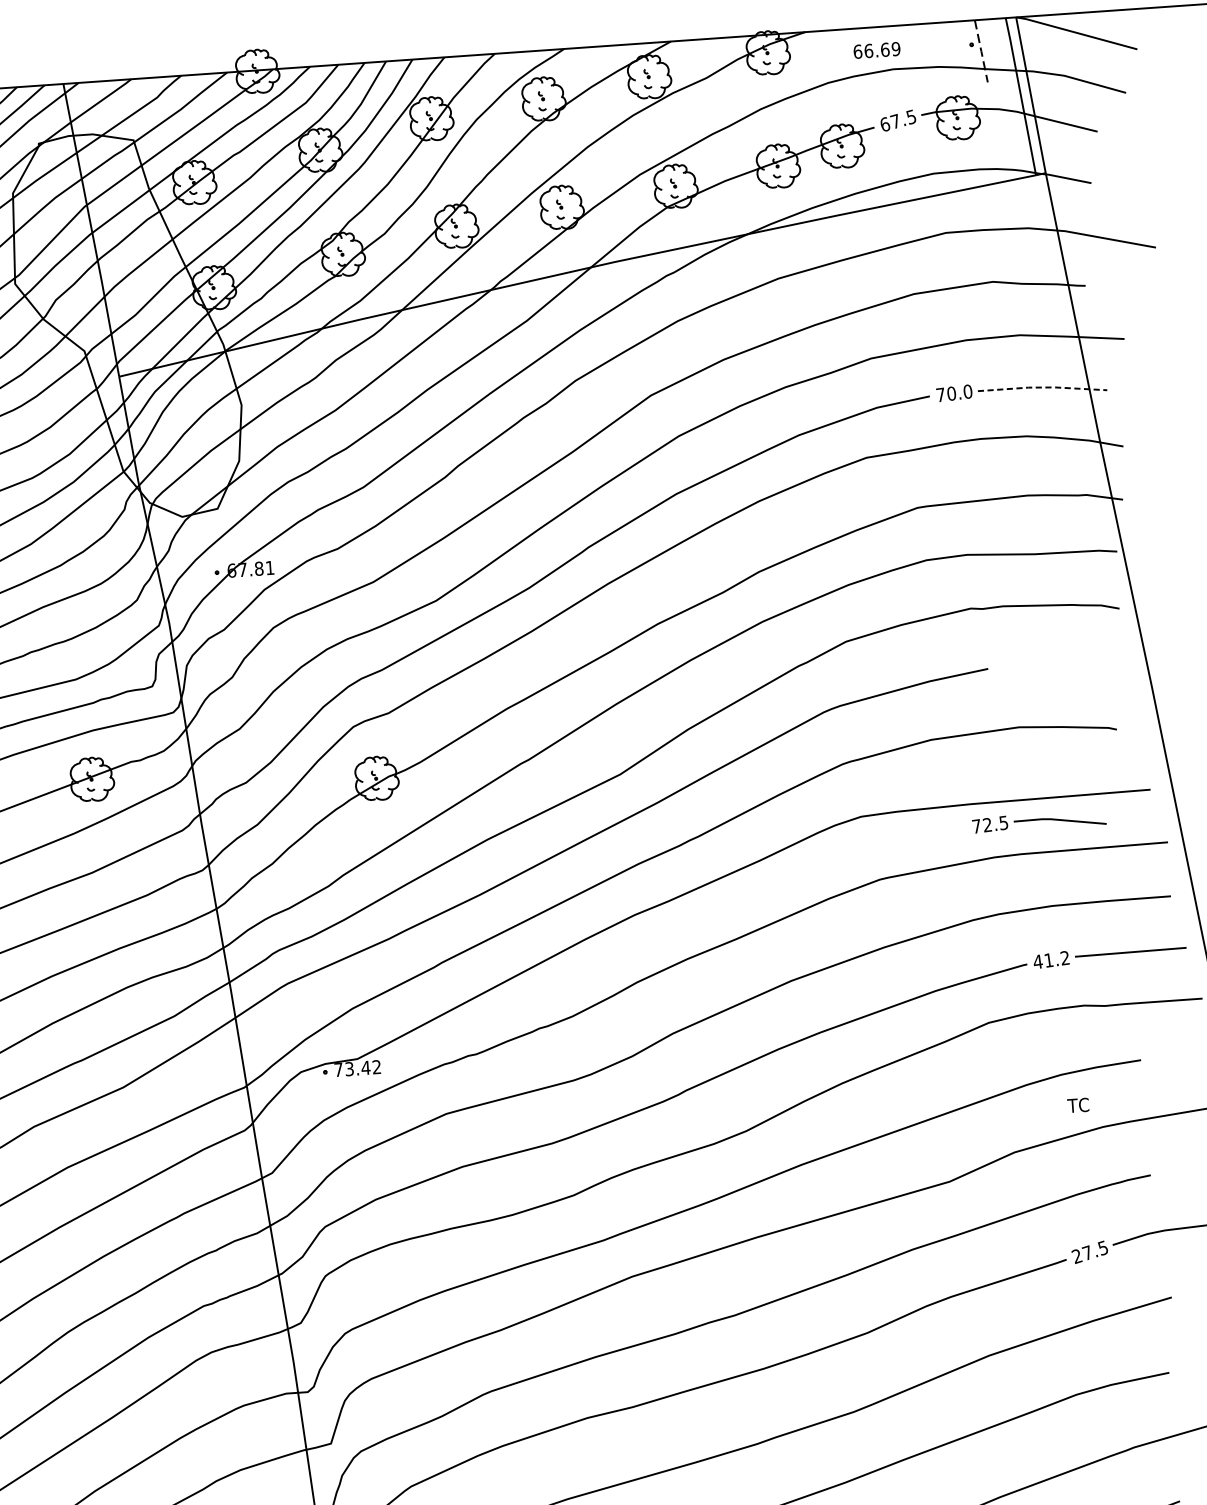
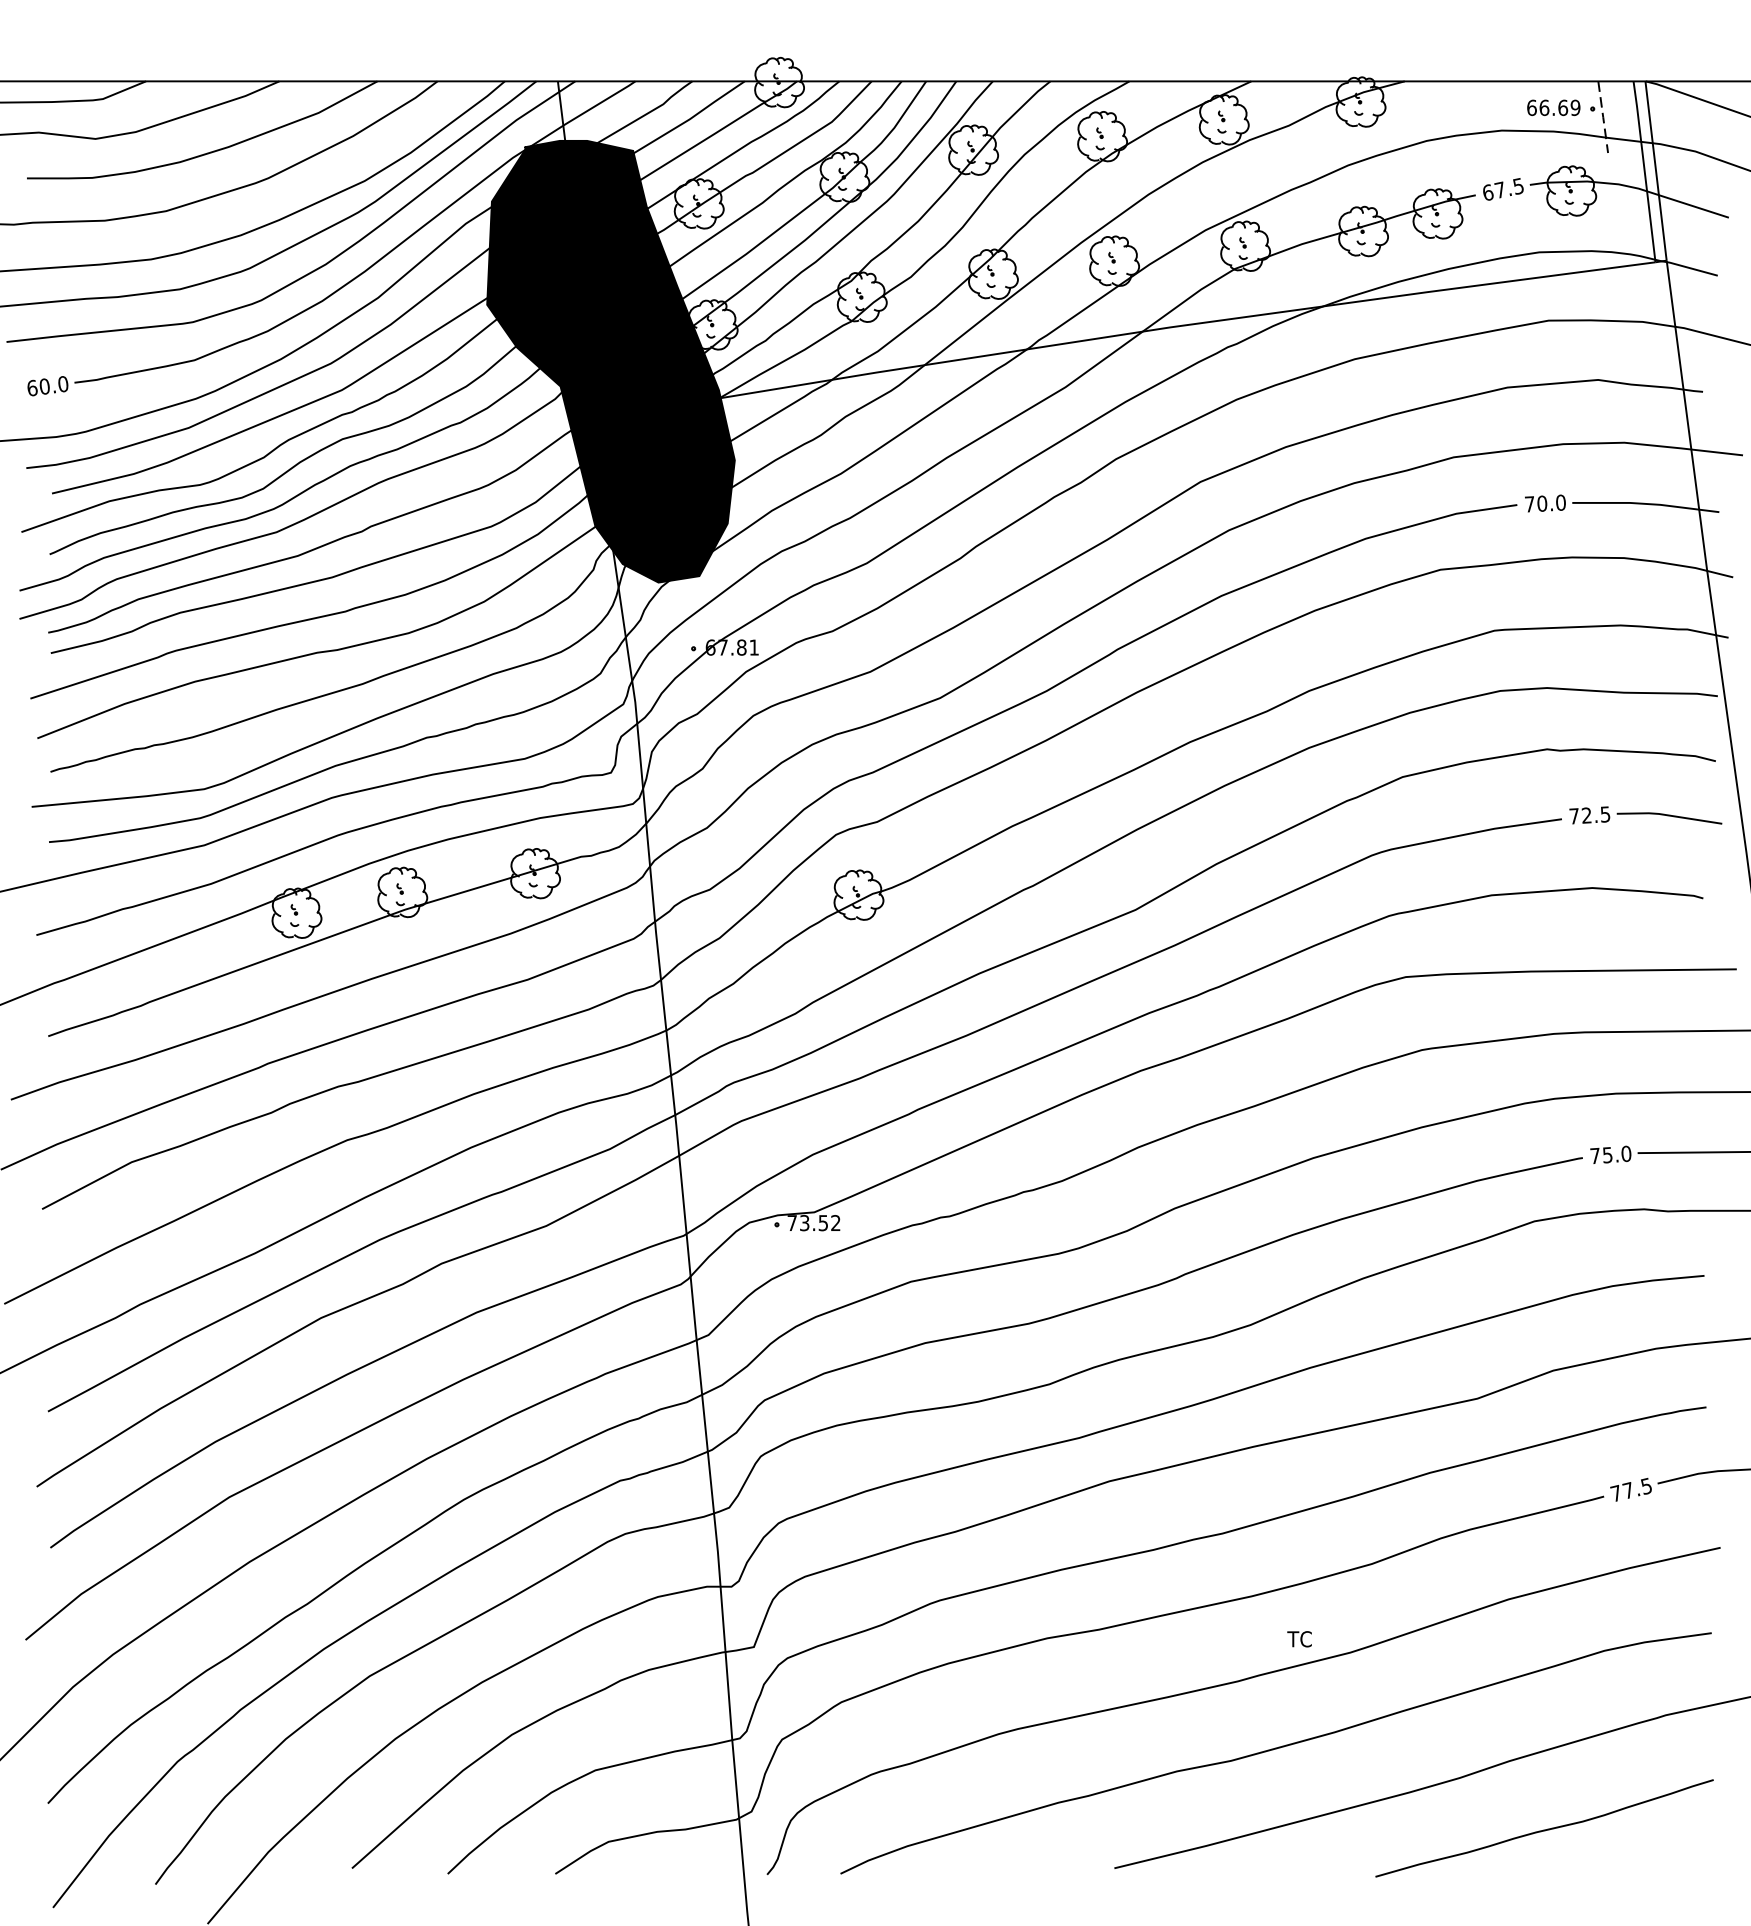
text: (876, 50) -> (1553, 107), moved
fill: (126, 326) -> (610, 361), added
line: (1042, 387) -> (1646, 503), dashed -> solid
part: (1038, 821) -> (1645, 815), moved
text: (1051, 959) -> (1610, 1154), 41.2 -> 75.0
text: (366, 1068) -> (823, 1223), 73.42 -> 73.52
text: (1078, 1105) -> (1299, 1639), moved
text: (1077, 1256) -> (1616, 1493), 27.5 -> 77.5

